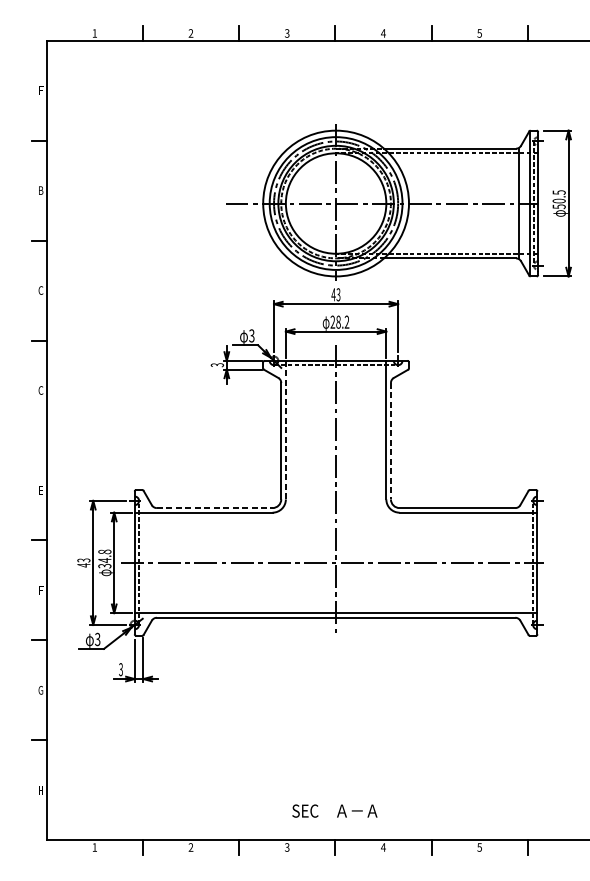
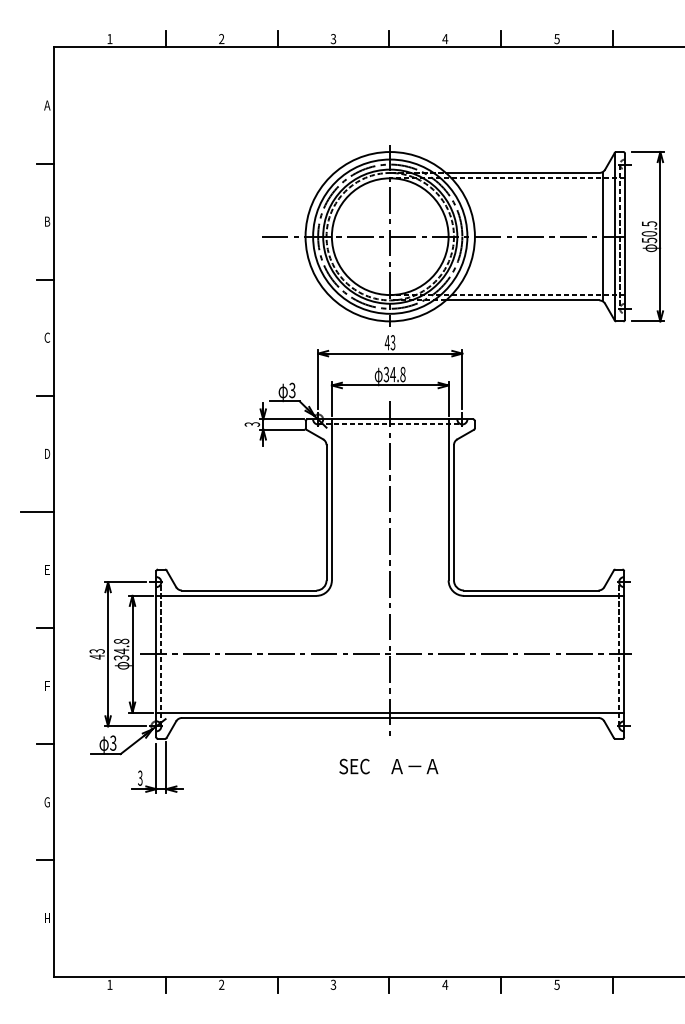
text: (41, 90) -> (47, 105), F -> A
text: (339, 322) -> (394, 374), 28.2 -> 34.8
text: (41, 390) -> (47, 453), C -> D
line: (285, 430) -> (331, 500), dashed -> solid
line: (32, 440) -> (37, 512), added
line: (390, 440) -> (453, 512), dashed -> solid
line: (214, 508) -> (249, 590), dashed -> solid
text: (334, 811) -> (388, 766), moved

